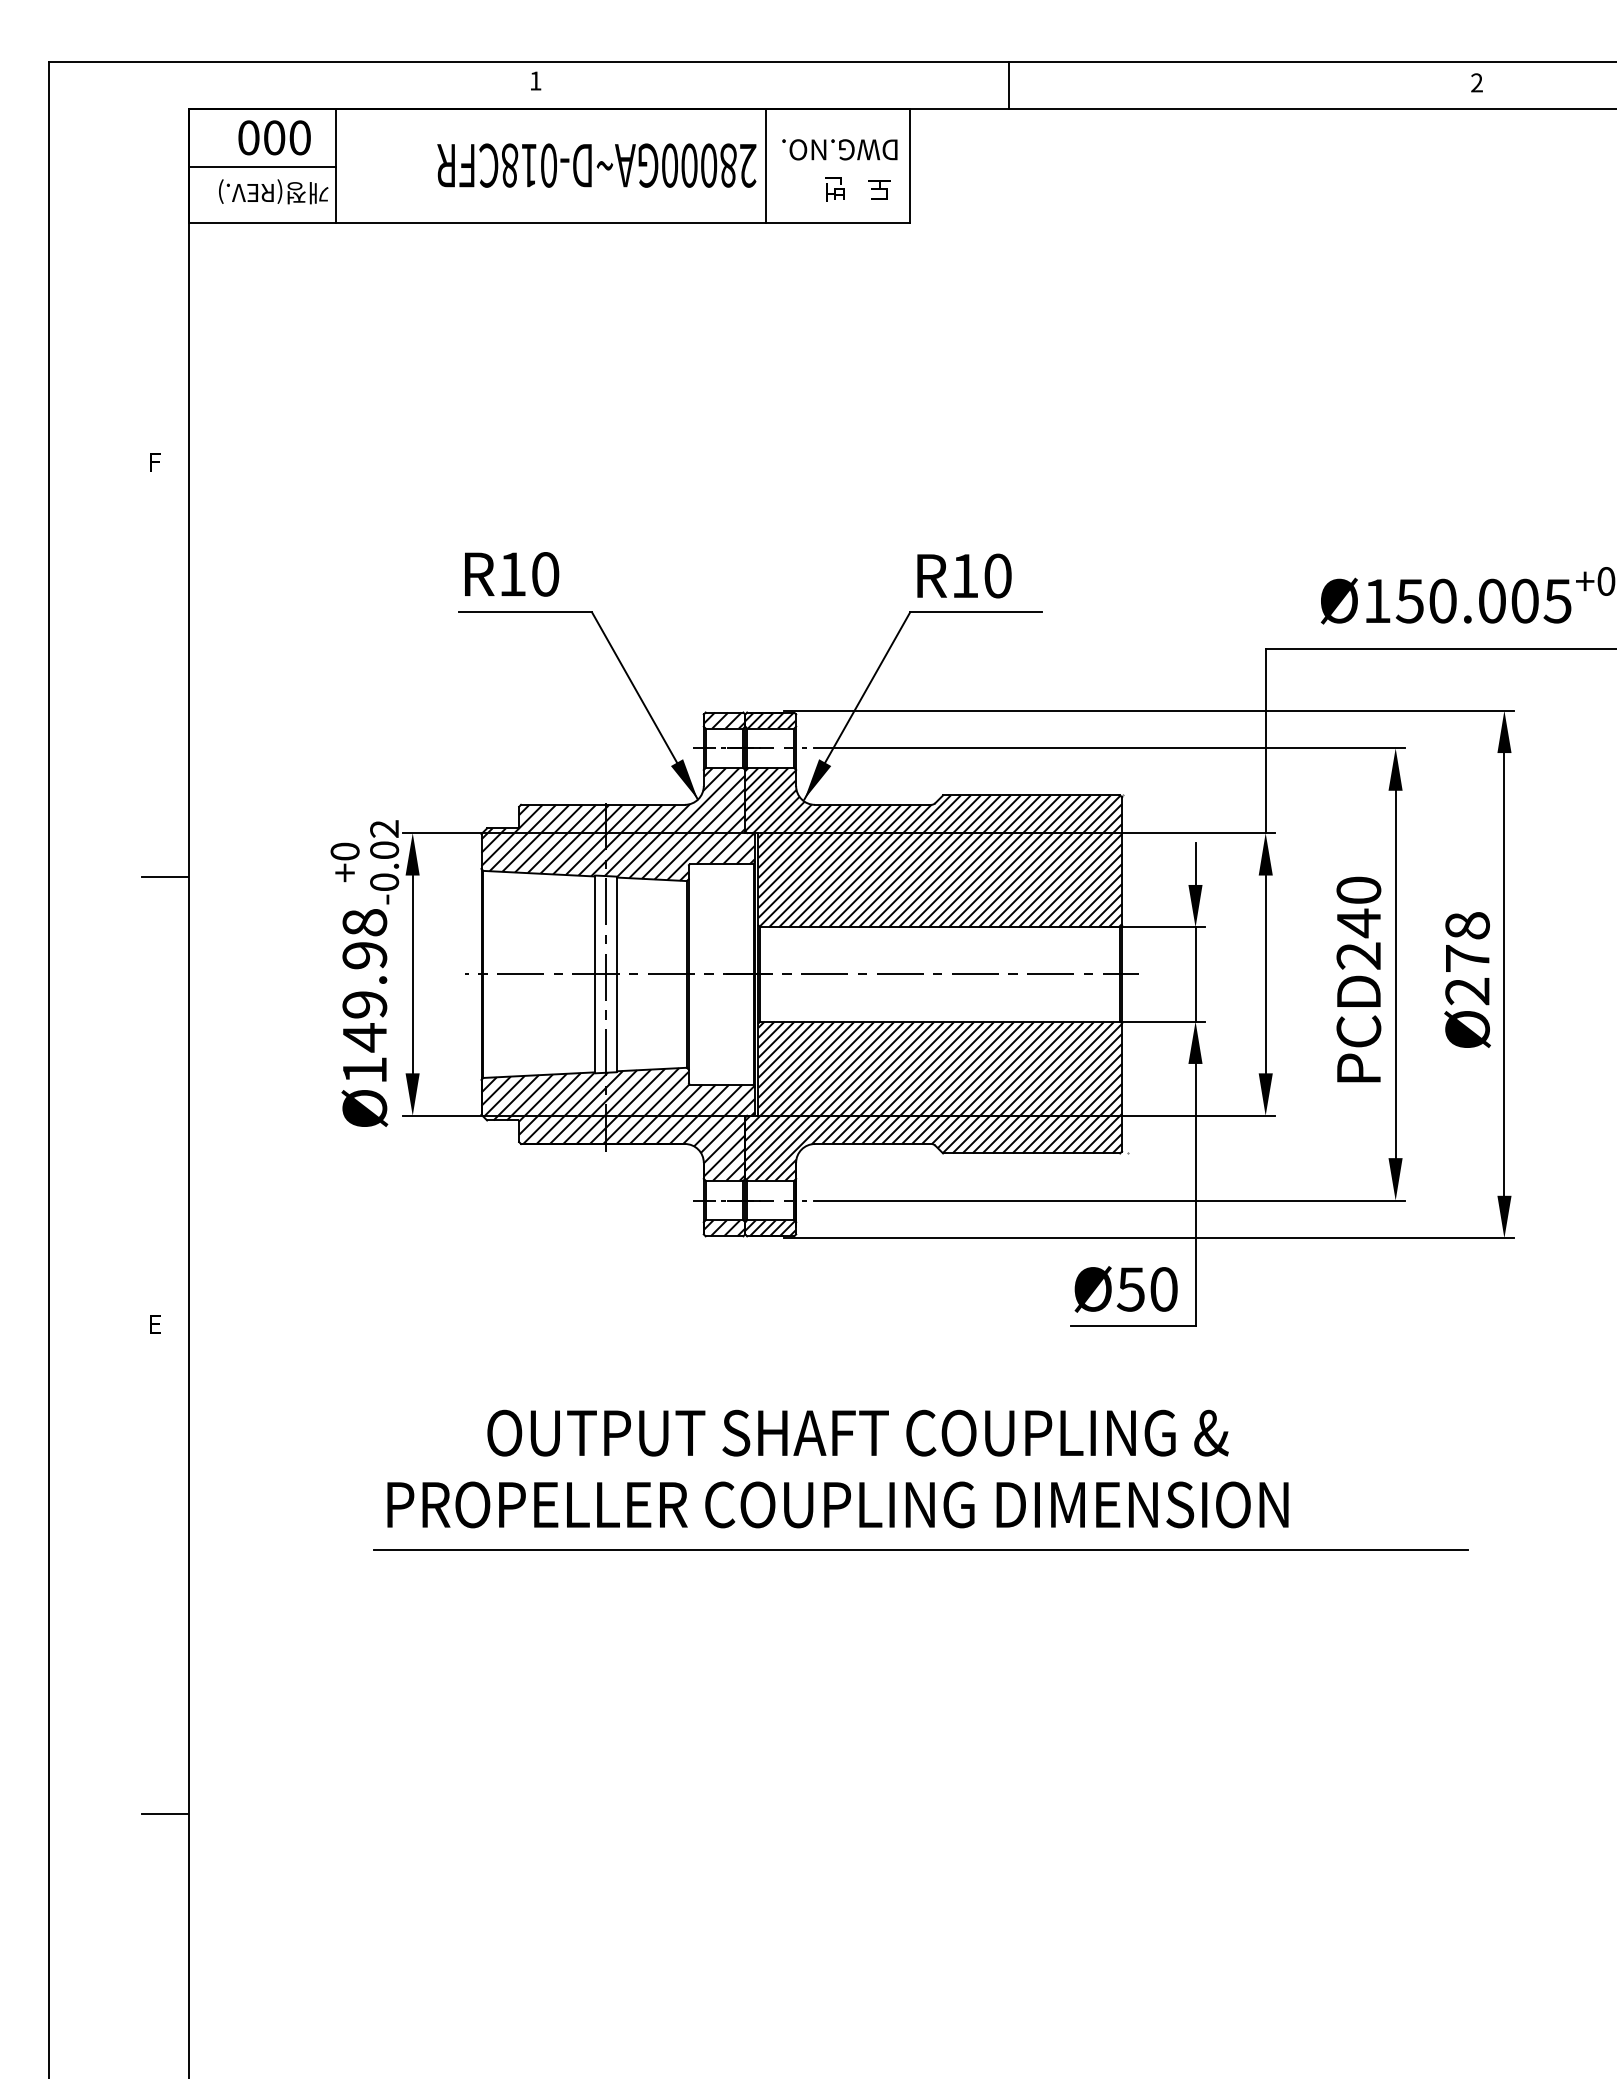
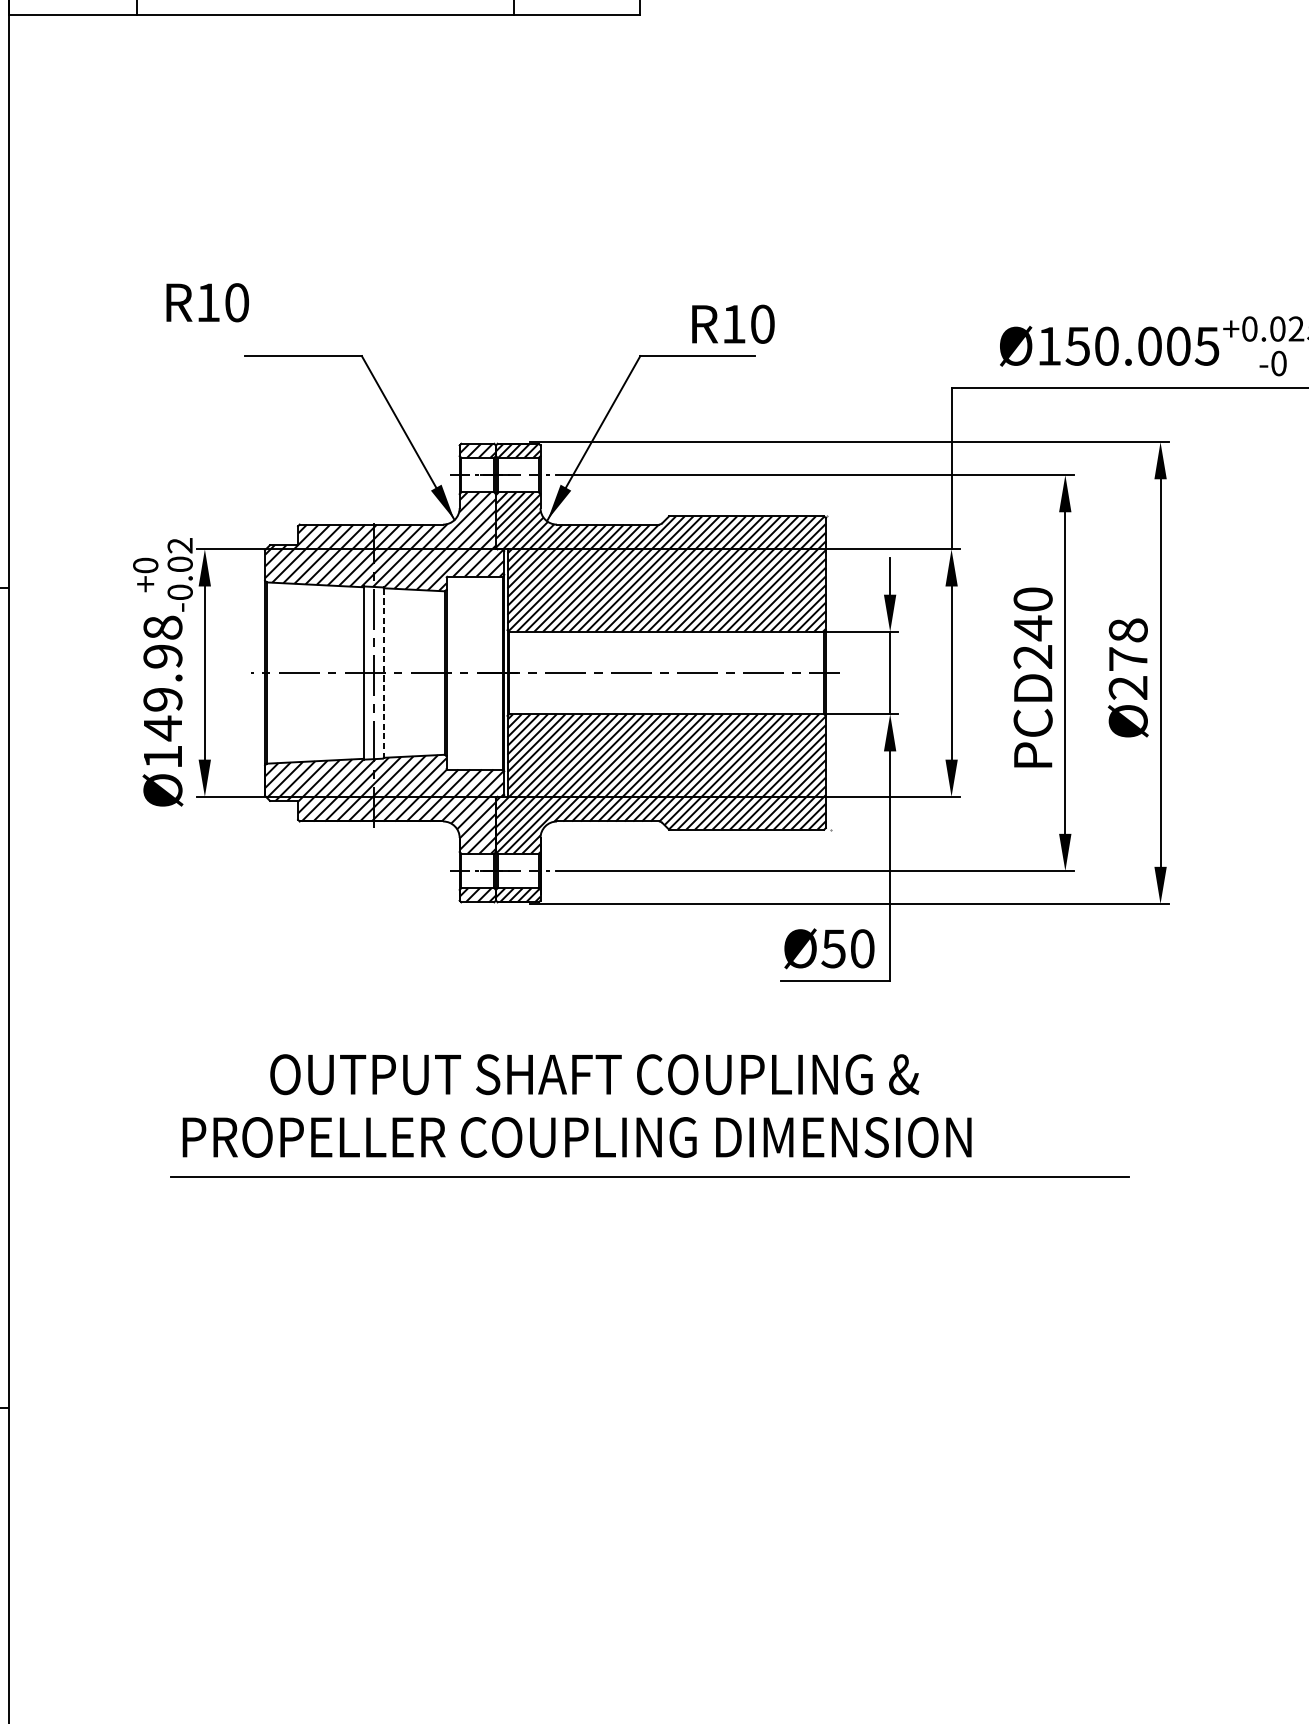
text: (512, 574) -> (208, 302), moved
text: (964, 575) -> (733, 323), moved
line: (617, 974) -> (384, 673), solid -> dashed

